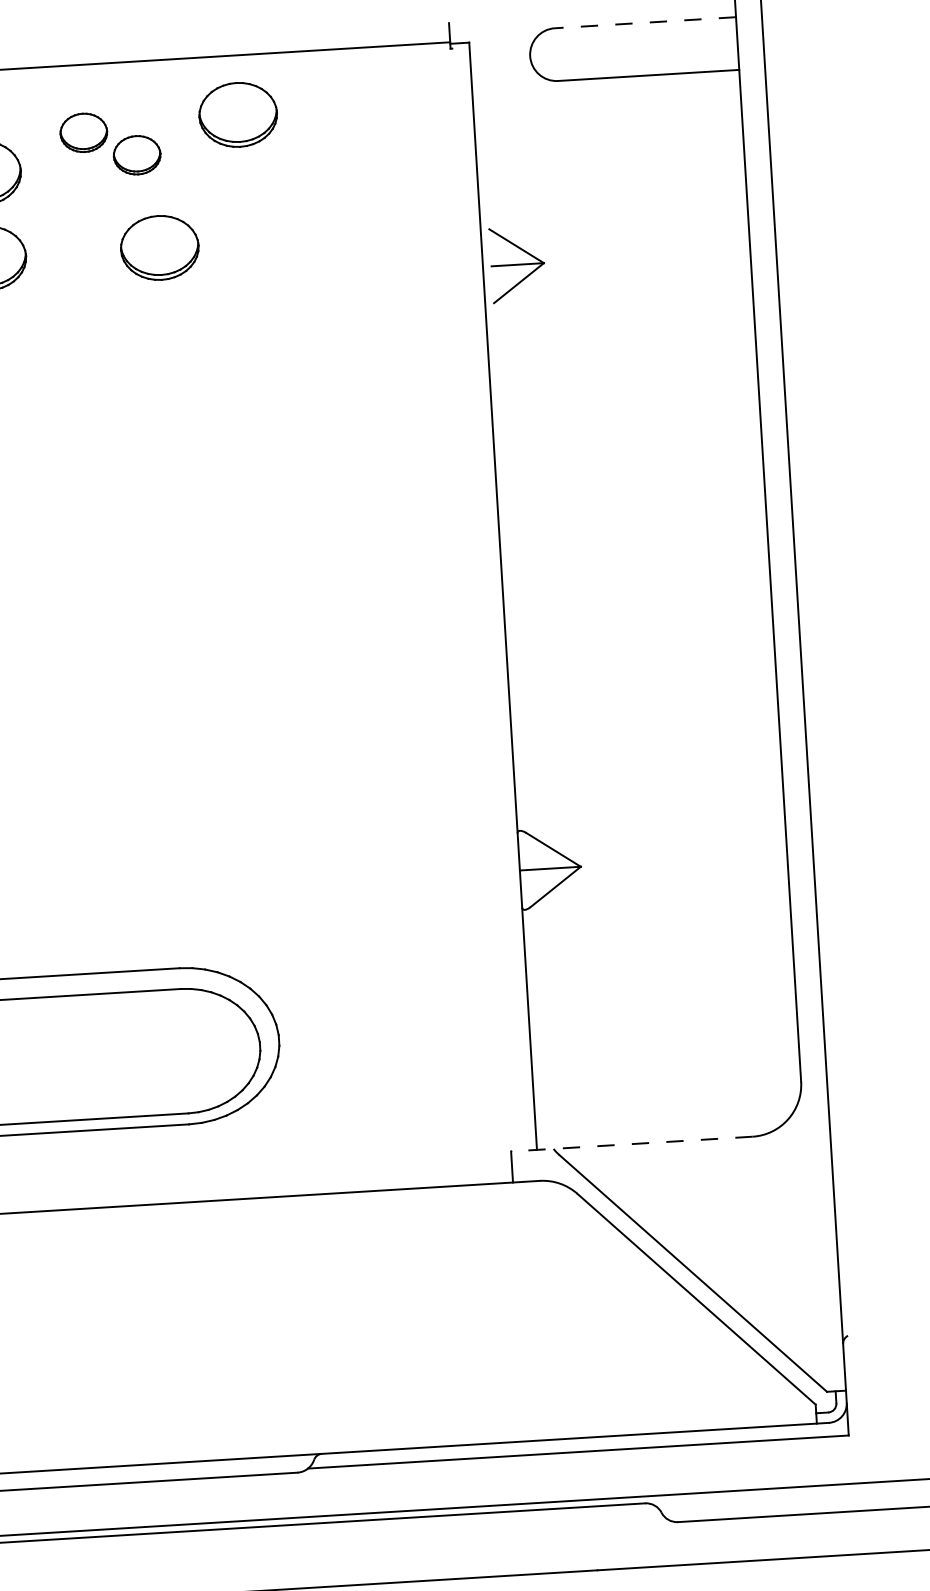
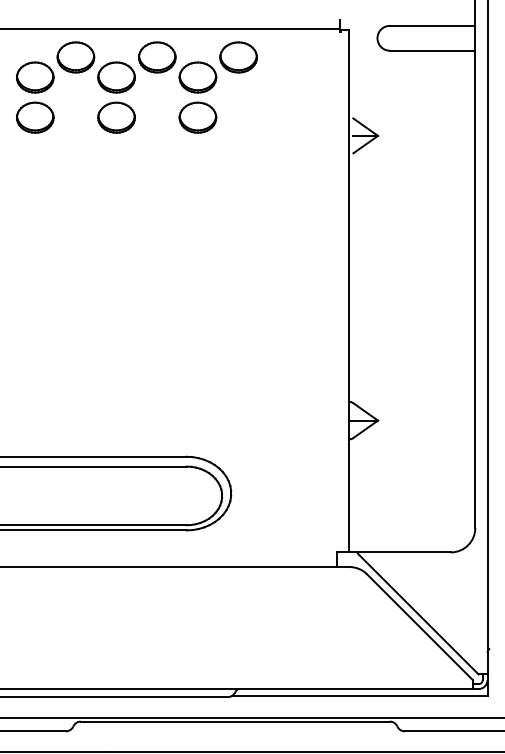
line: (645, 21) -> (432, 25), dashed -> solid
part: (109, 144) -> (177, 67), size x1.67
line: (630, 1144) -> (393, 552), dashed -> solid

